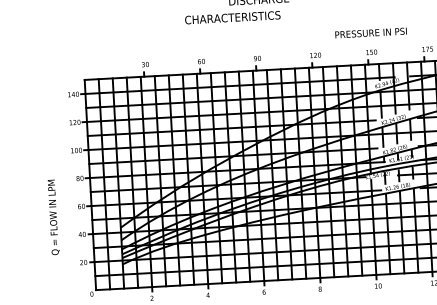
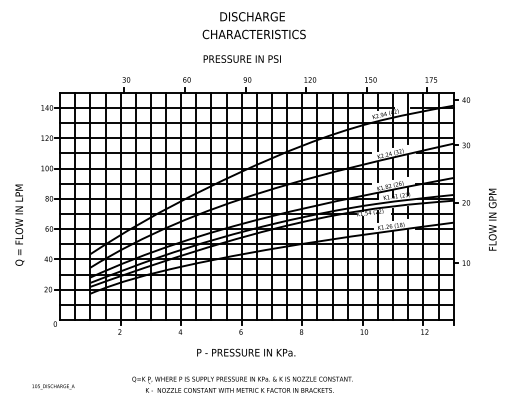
text: (232, 17) -> (253, 34), moved
text: (370, 32) -> (241, 58), moved
text: (53, 216) -> (19, 224), moved

